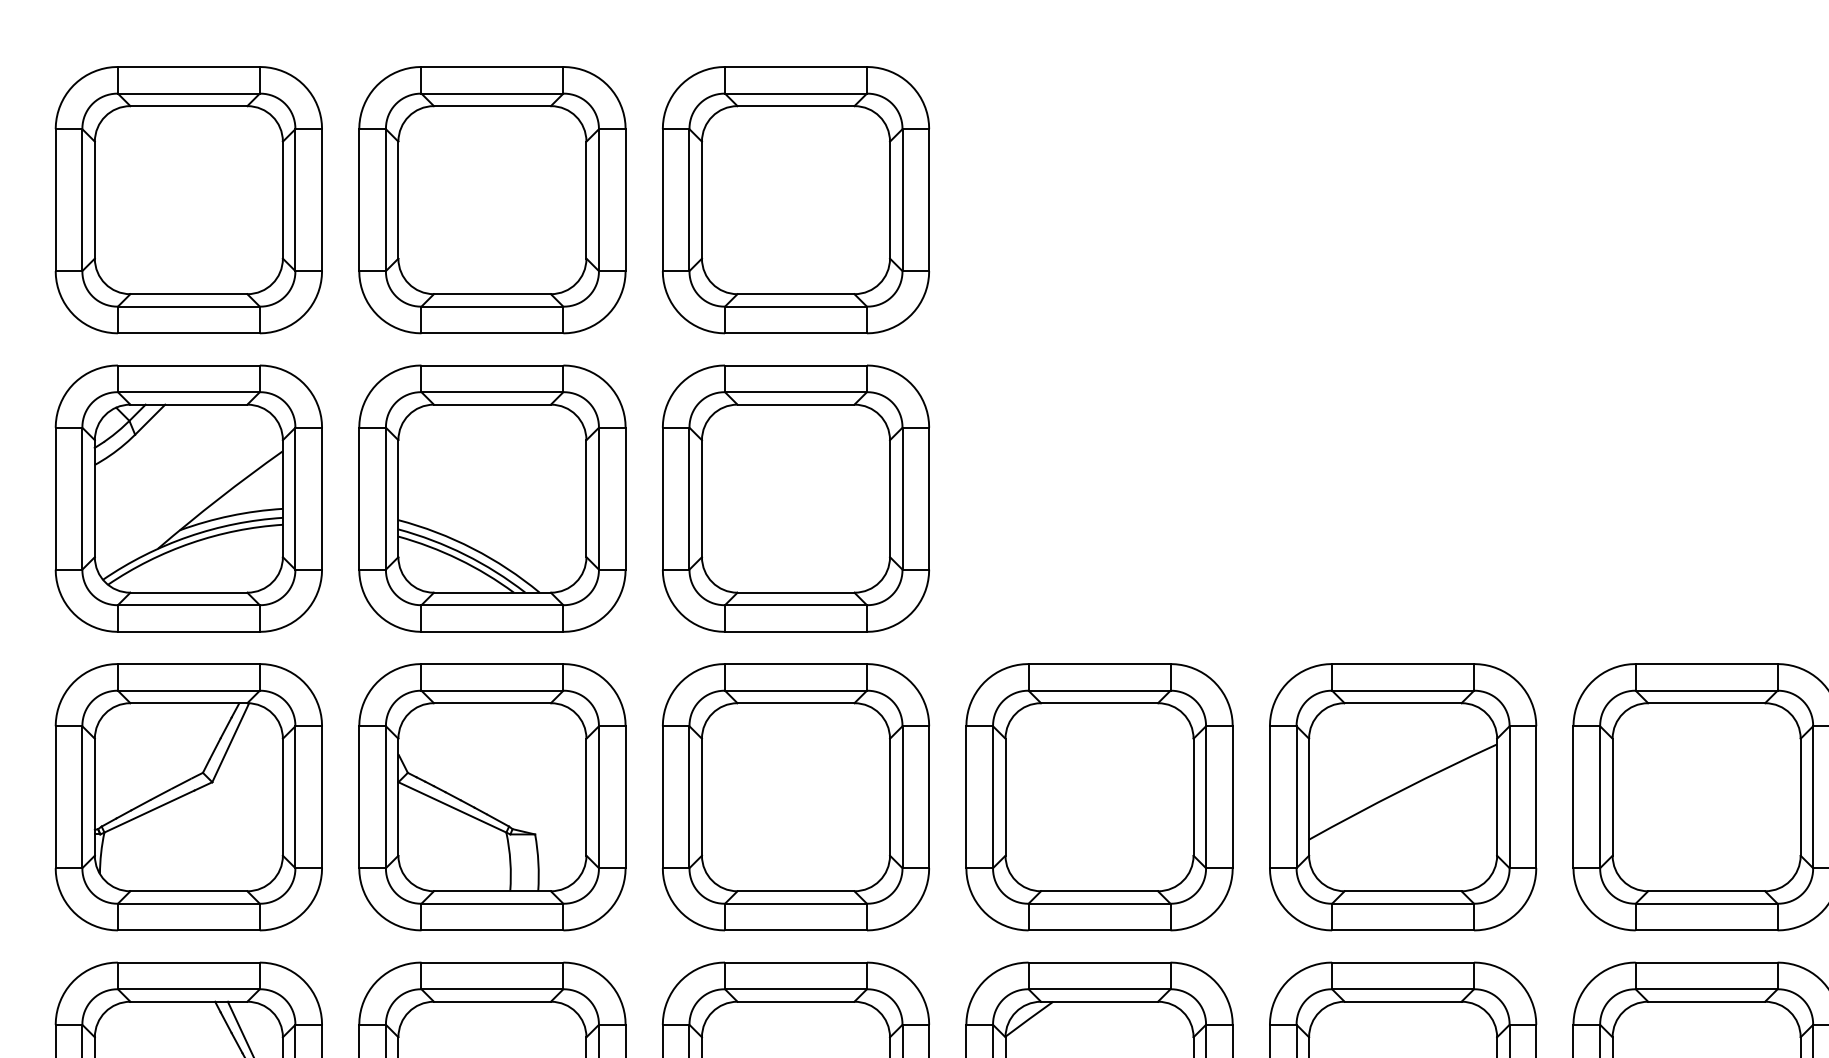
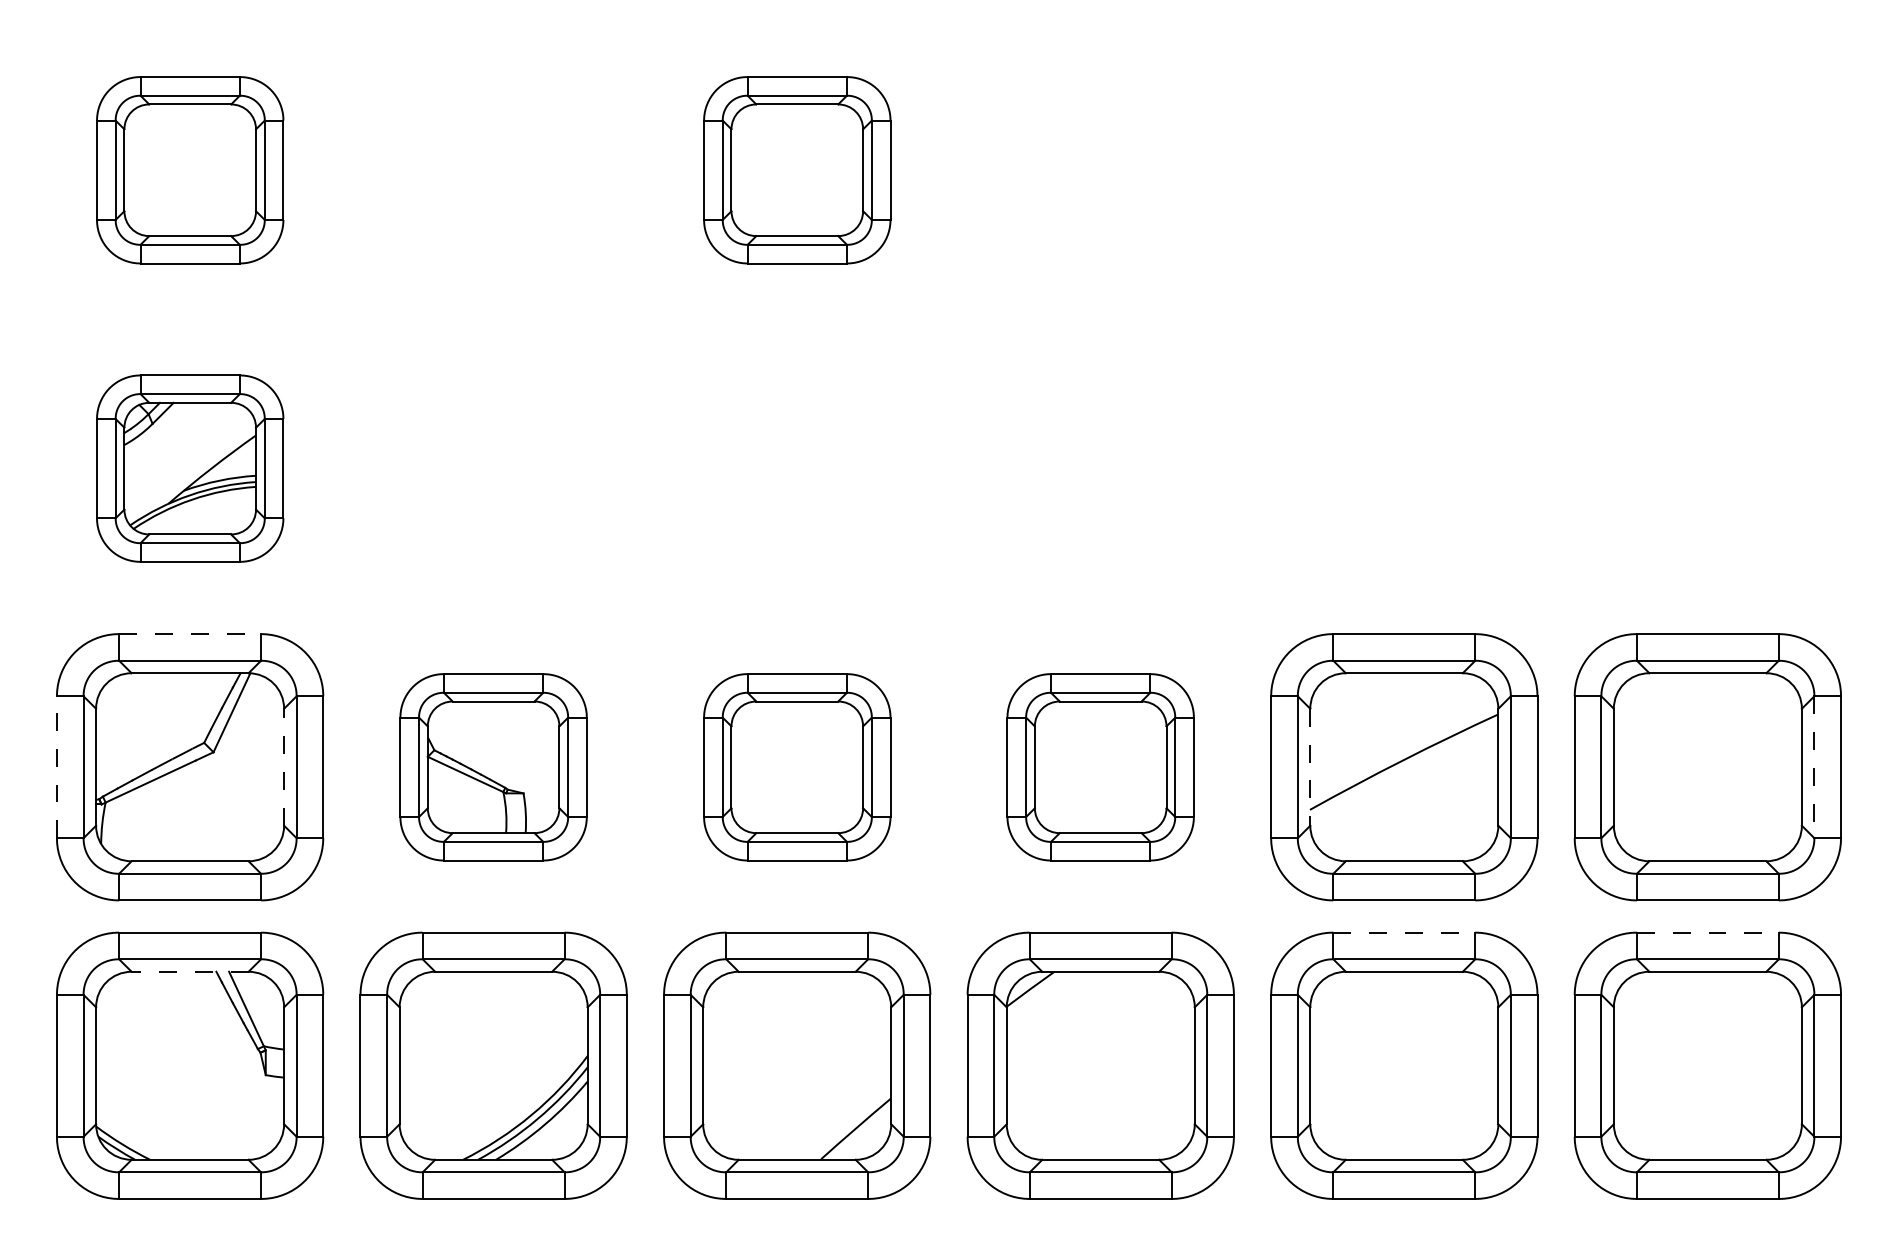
part: (189, 200) -> (190, 170), size x0.7
part: (492, 200) -> (493, 170), removed
part: (796, 200) -> (797, 170), size x0.7
part: (189, 498) -> (190, 468), size x0.7
part: (492, 498) -> (493, 468), removed
part: (796, 498) -> (797, 468), removed
line: (189, 664) -> (190, 634), solid -> dashed
line: (283, 796) -> (284, 766), solid -> dashed
line: (55, 797) -> (56, 767), solid -> dashed
part: (492, 797) -> (493, 767), size x0.7
part: (796, 797) -> (797, 767), size x0.7
part: (1099, 797) -> (1100, 767), size x0.7
line: (1309, 797) -> (1310, 767), solid -> dashed
line: (1813, 797) -> (1814, 767), solid -> dashed
line: (1403, 962) -> (1404, 932), solid -> dashed
line: (1706, 962) -> (1707, 932), solid -> dashed
line: (188, 1001) -> (189, 971), solid -> dashed

